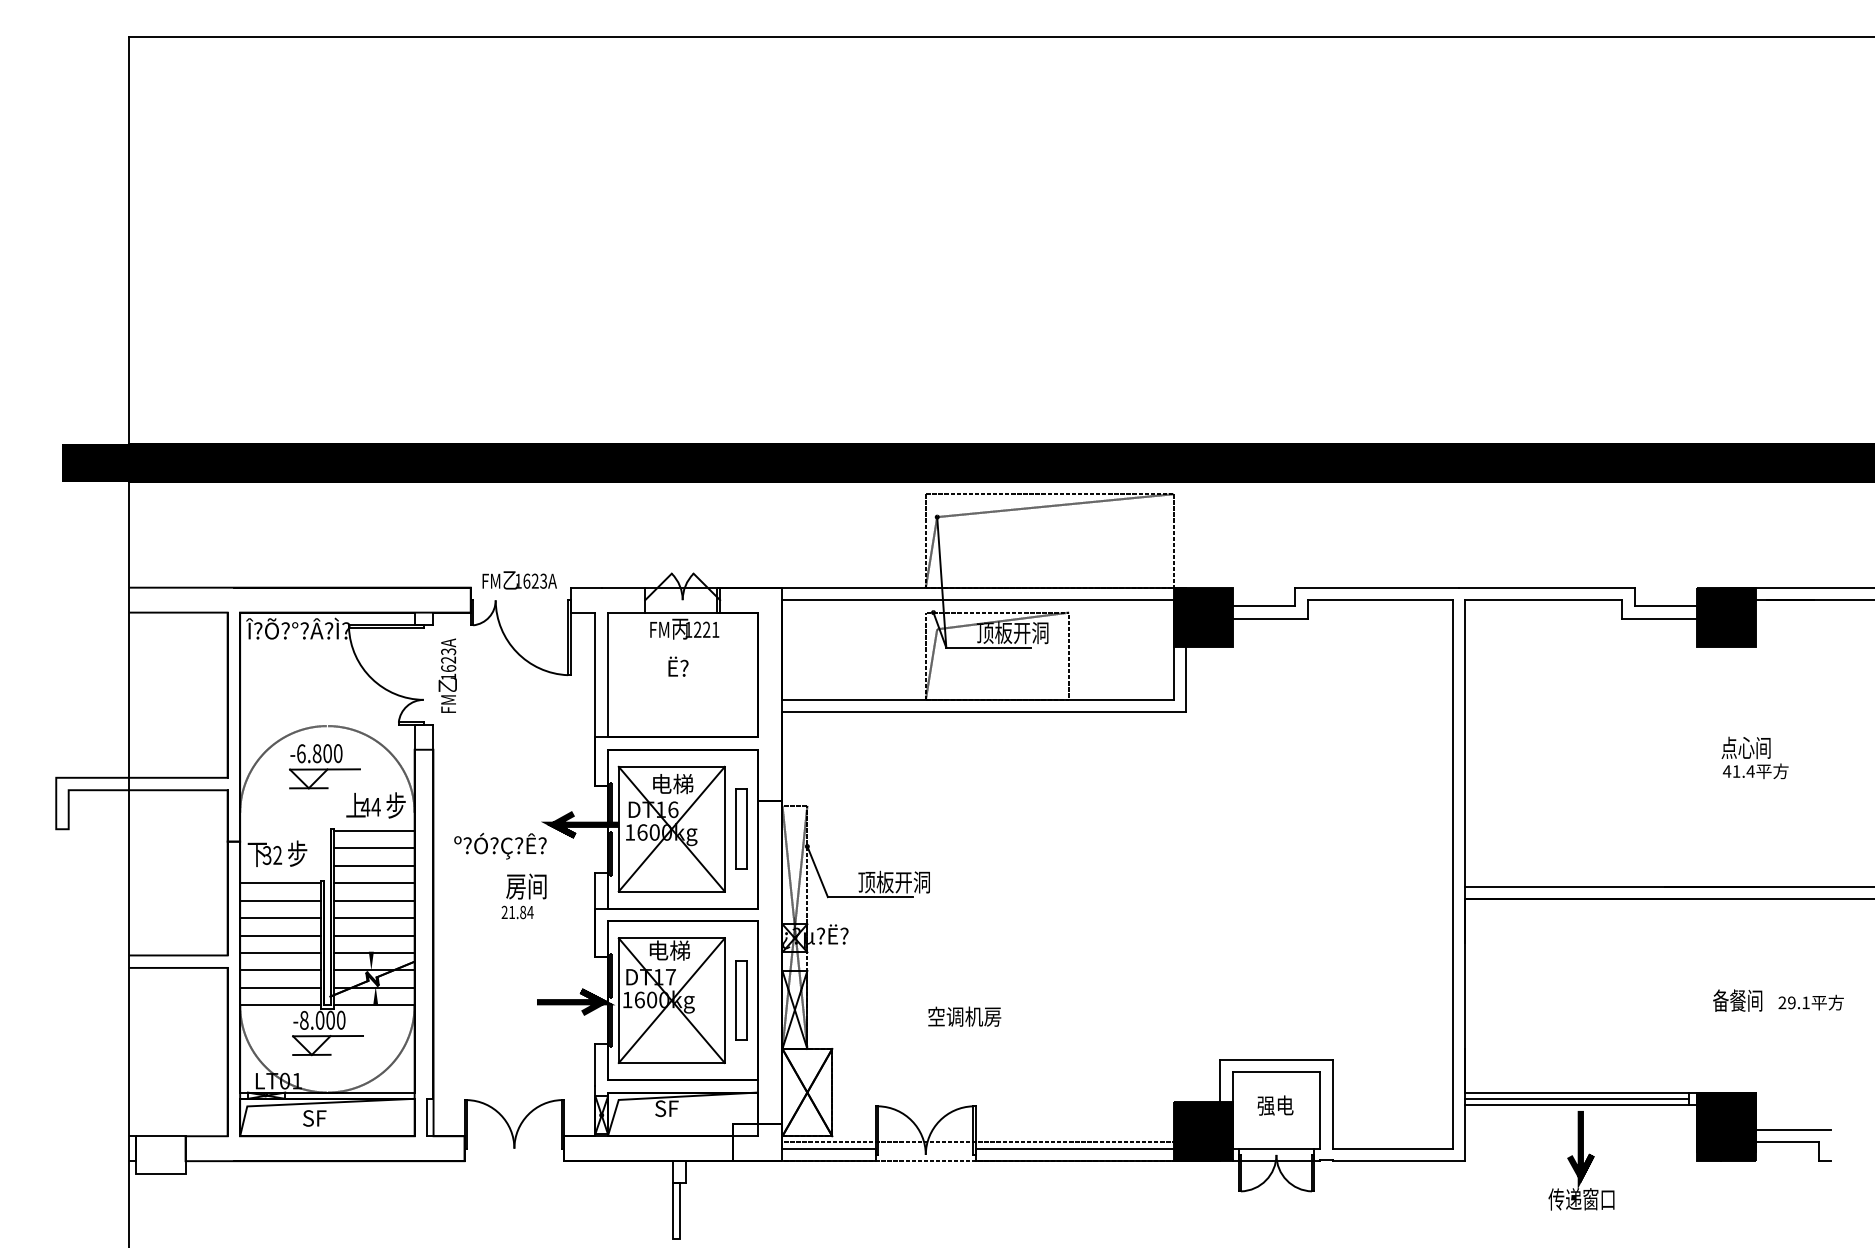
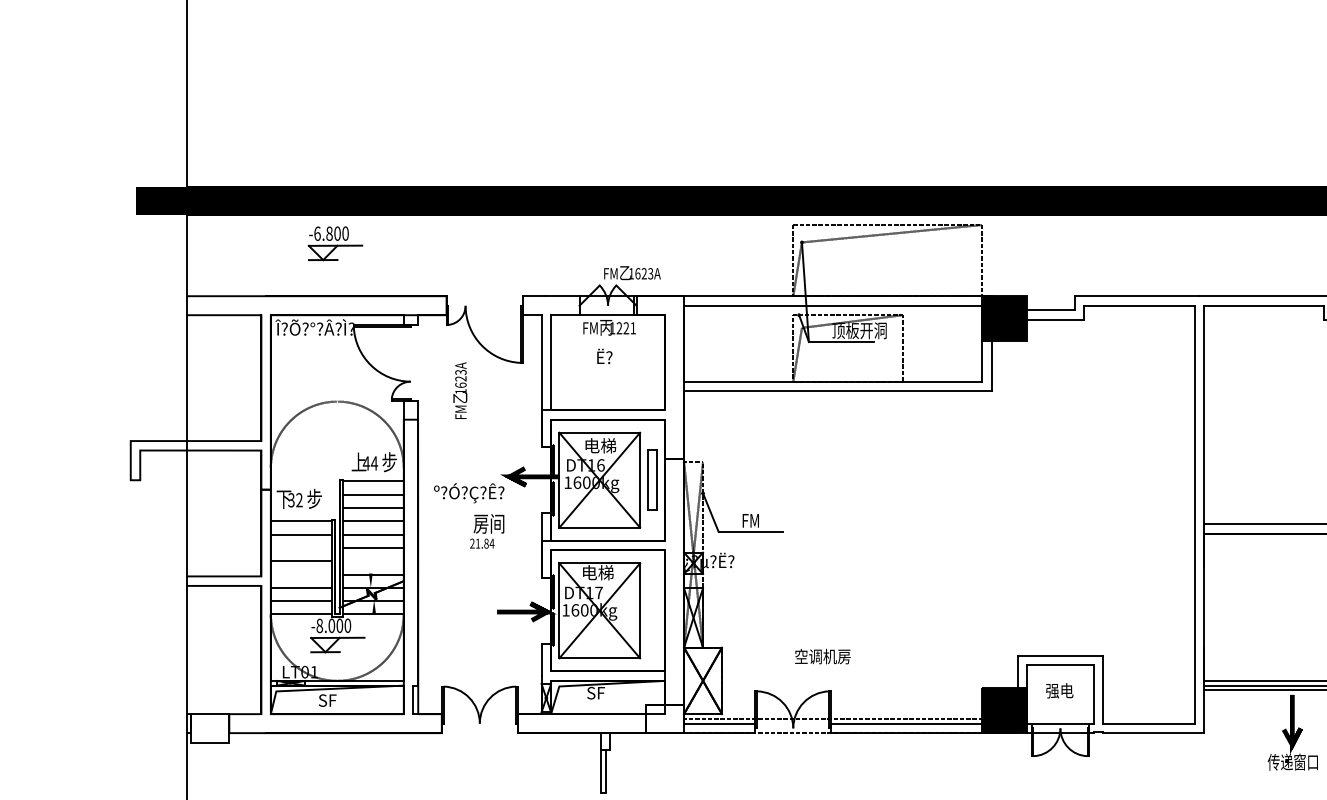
text: (519, 580) -> (632, 273), moved
text: (447, 675) -> (460, 390), moved
part: (324, 766) -> (335, 243), moved
text: (893, 881) -> (768, 520), 顶板开洞 -> FM
line: (280, 918) -> (301, 548), removed
line: (374, 935) -> (373, 561), removed
line: (280, 952) -> (301, 574), removed
part: (741, 1000) -> (652, 610), removed
text: (964, 1016) -> (822, 656), moved

